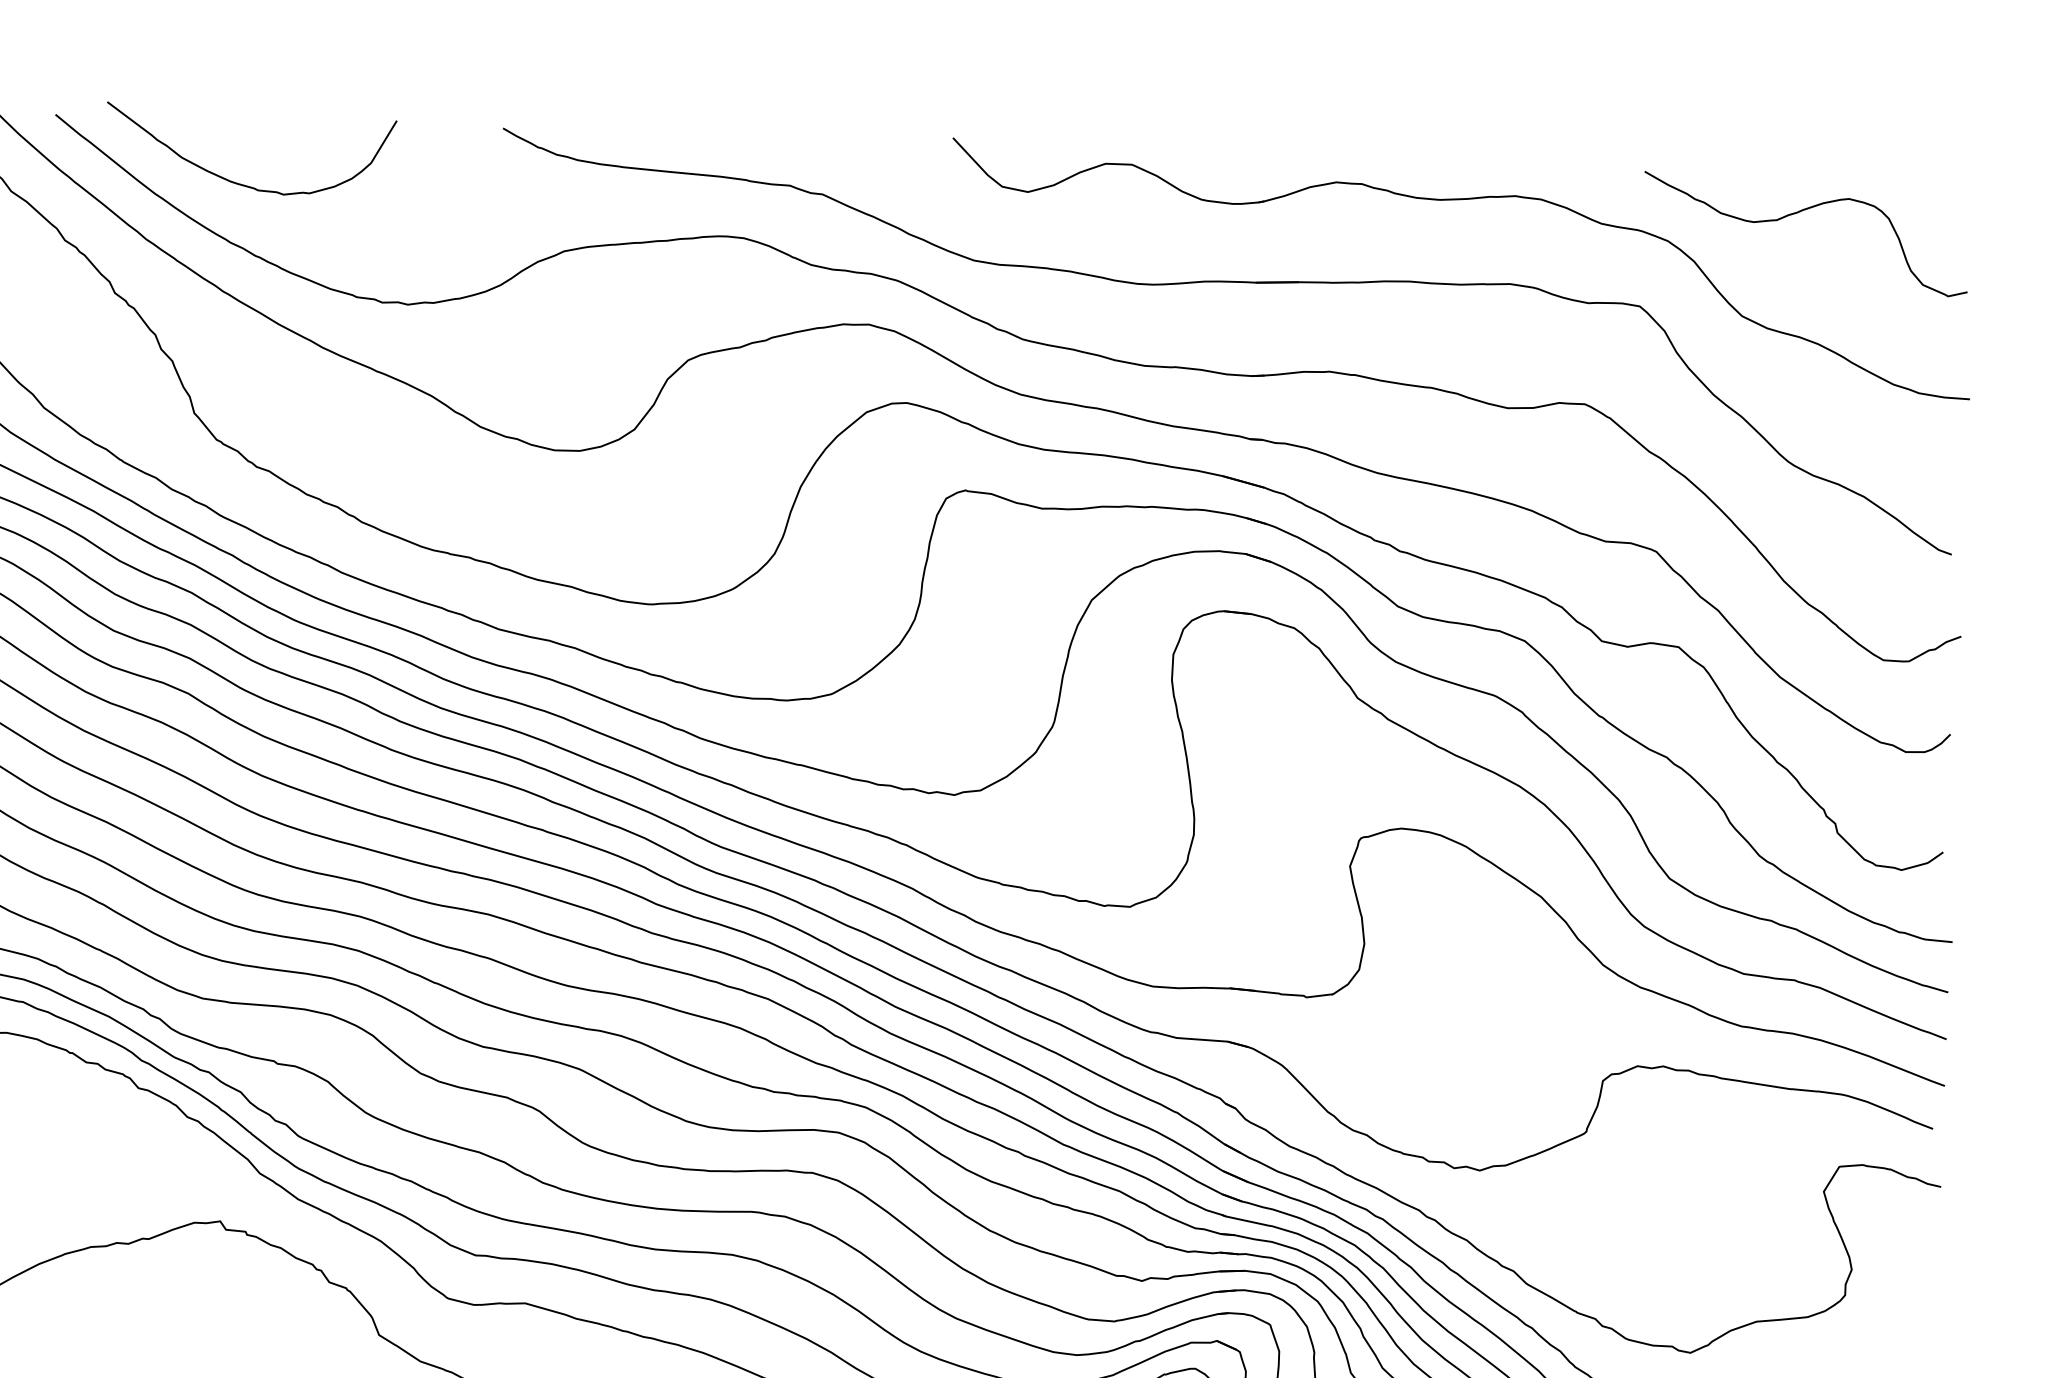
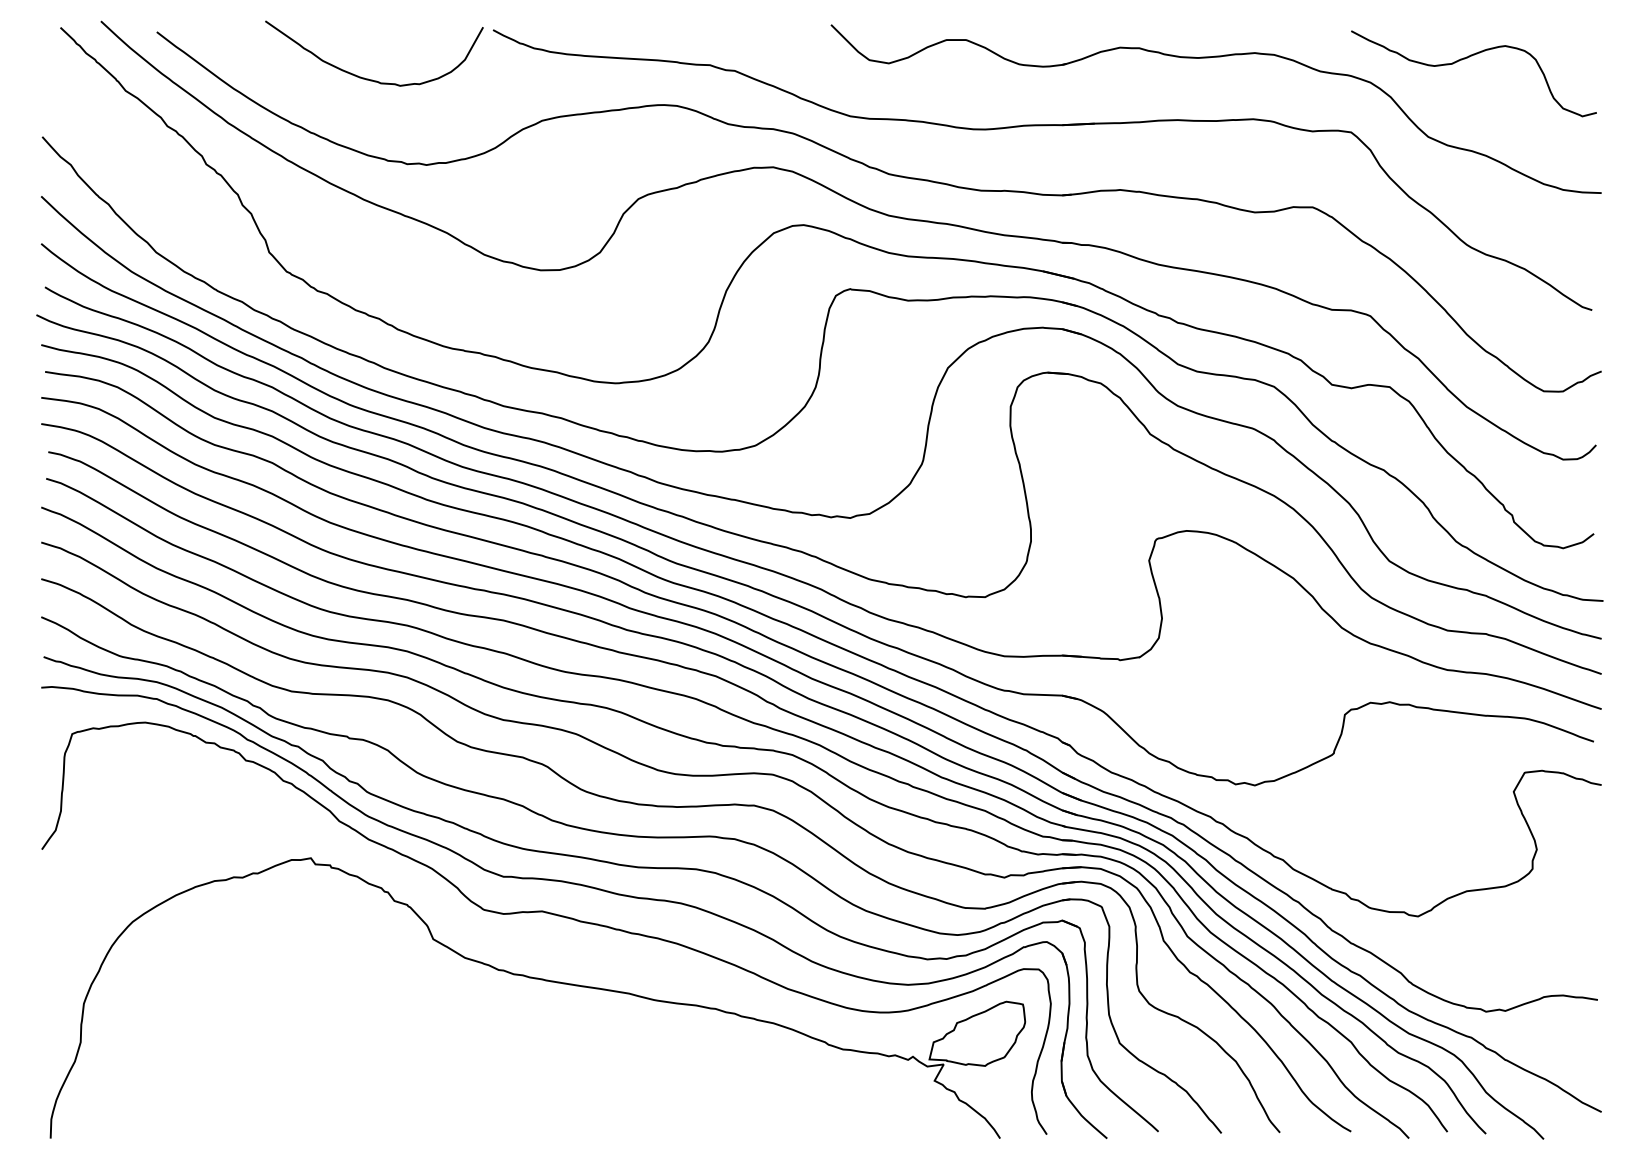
curve: (241, 183) -> (368, 78), moved

